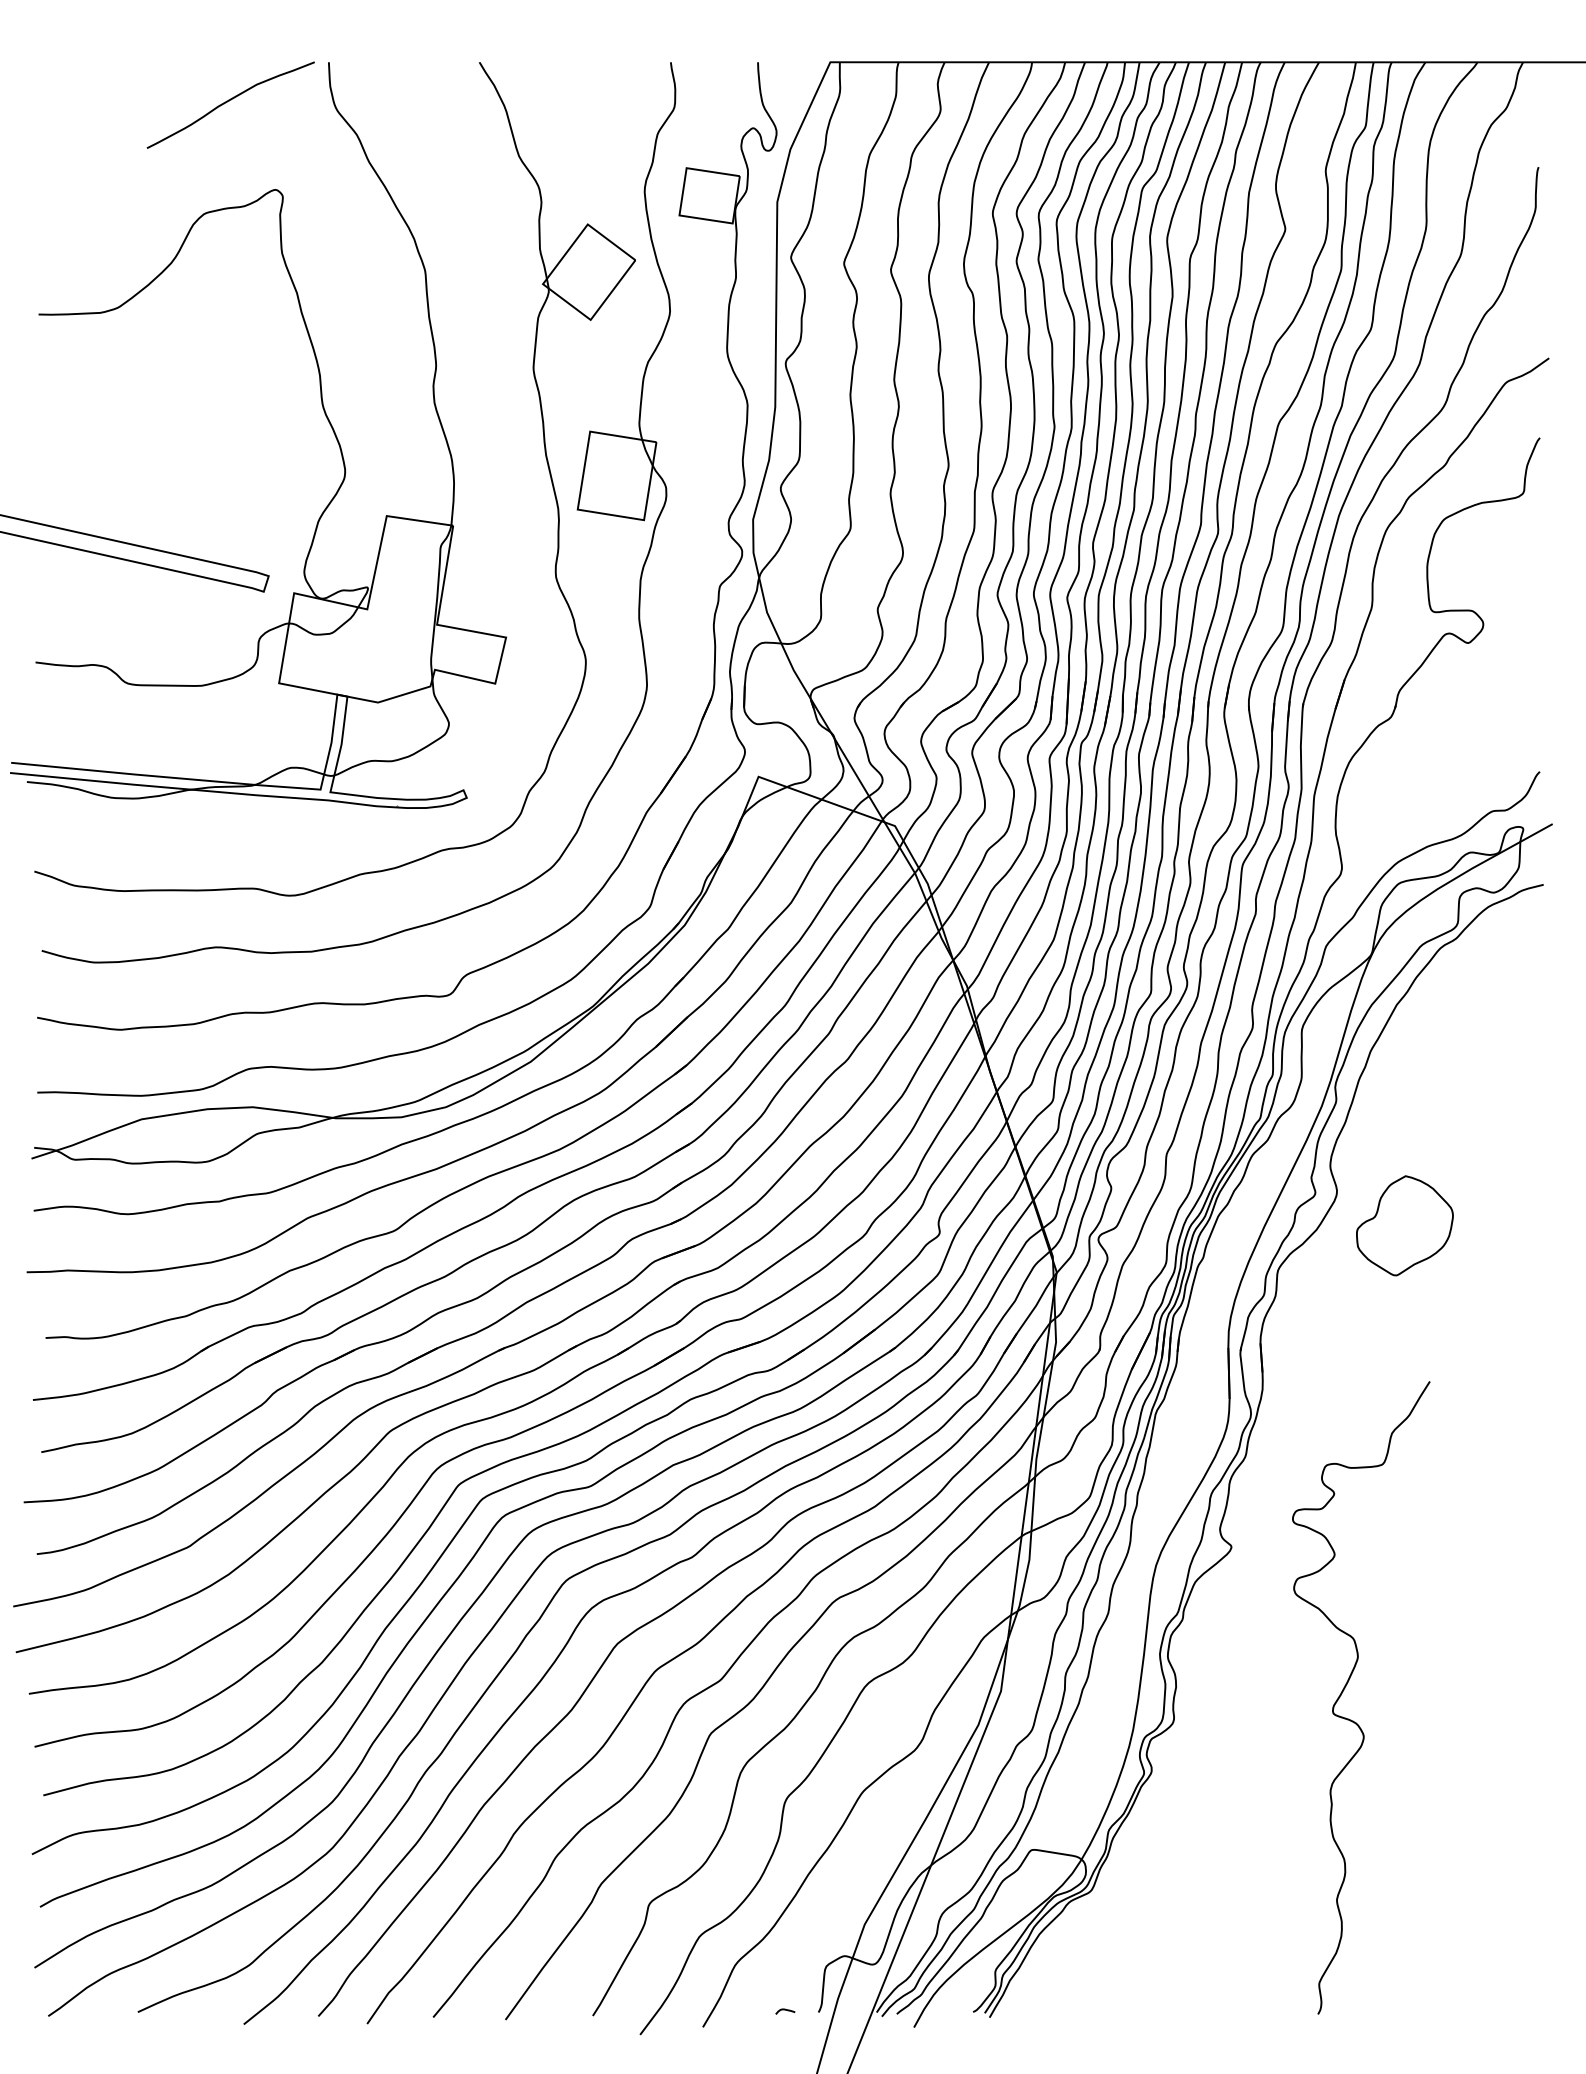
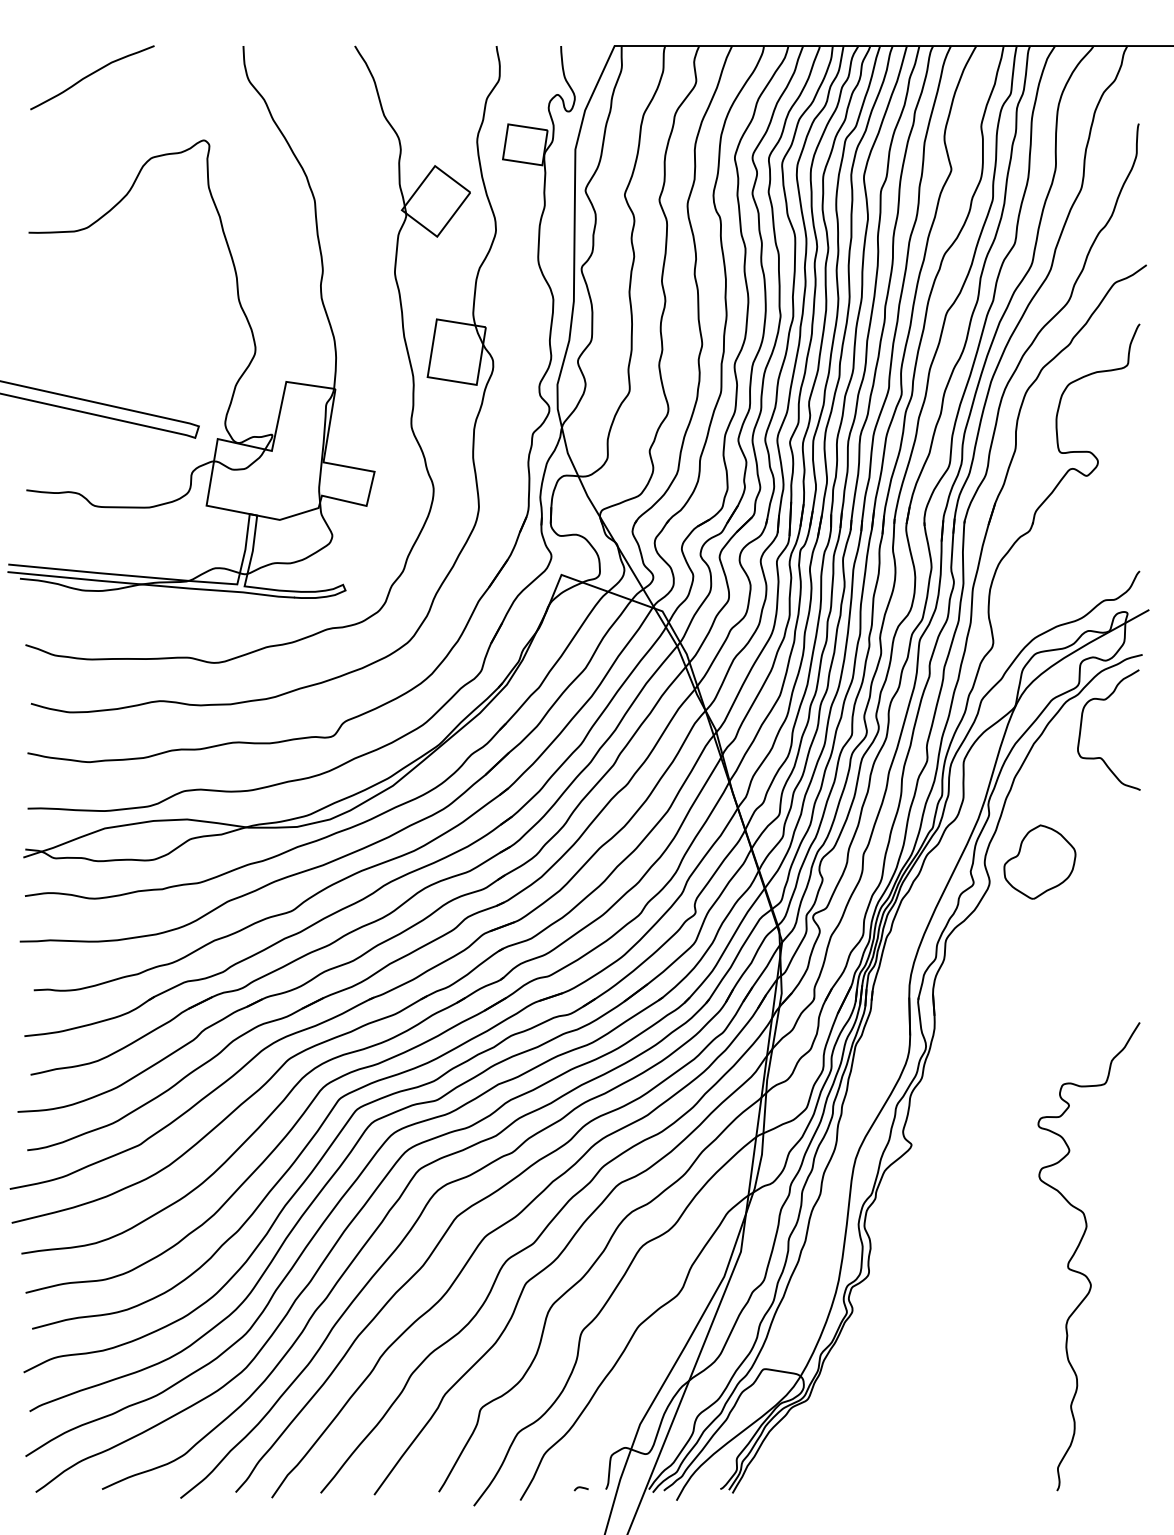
curve: (229, 101) -> (91, 75), moved
curve: (1461, 980) -> (1081, 725), added
part: (1404, 1225) -> (1039, 861), moved
curve: (1345, 1688) -> (1077, 1249), moved

